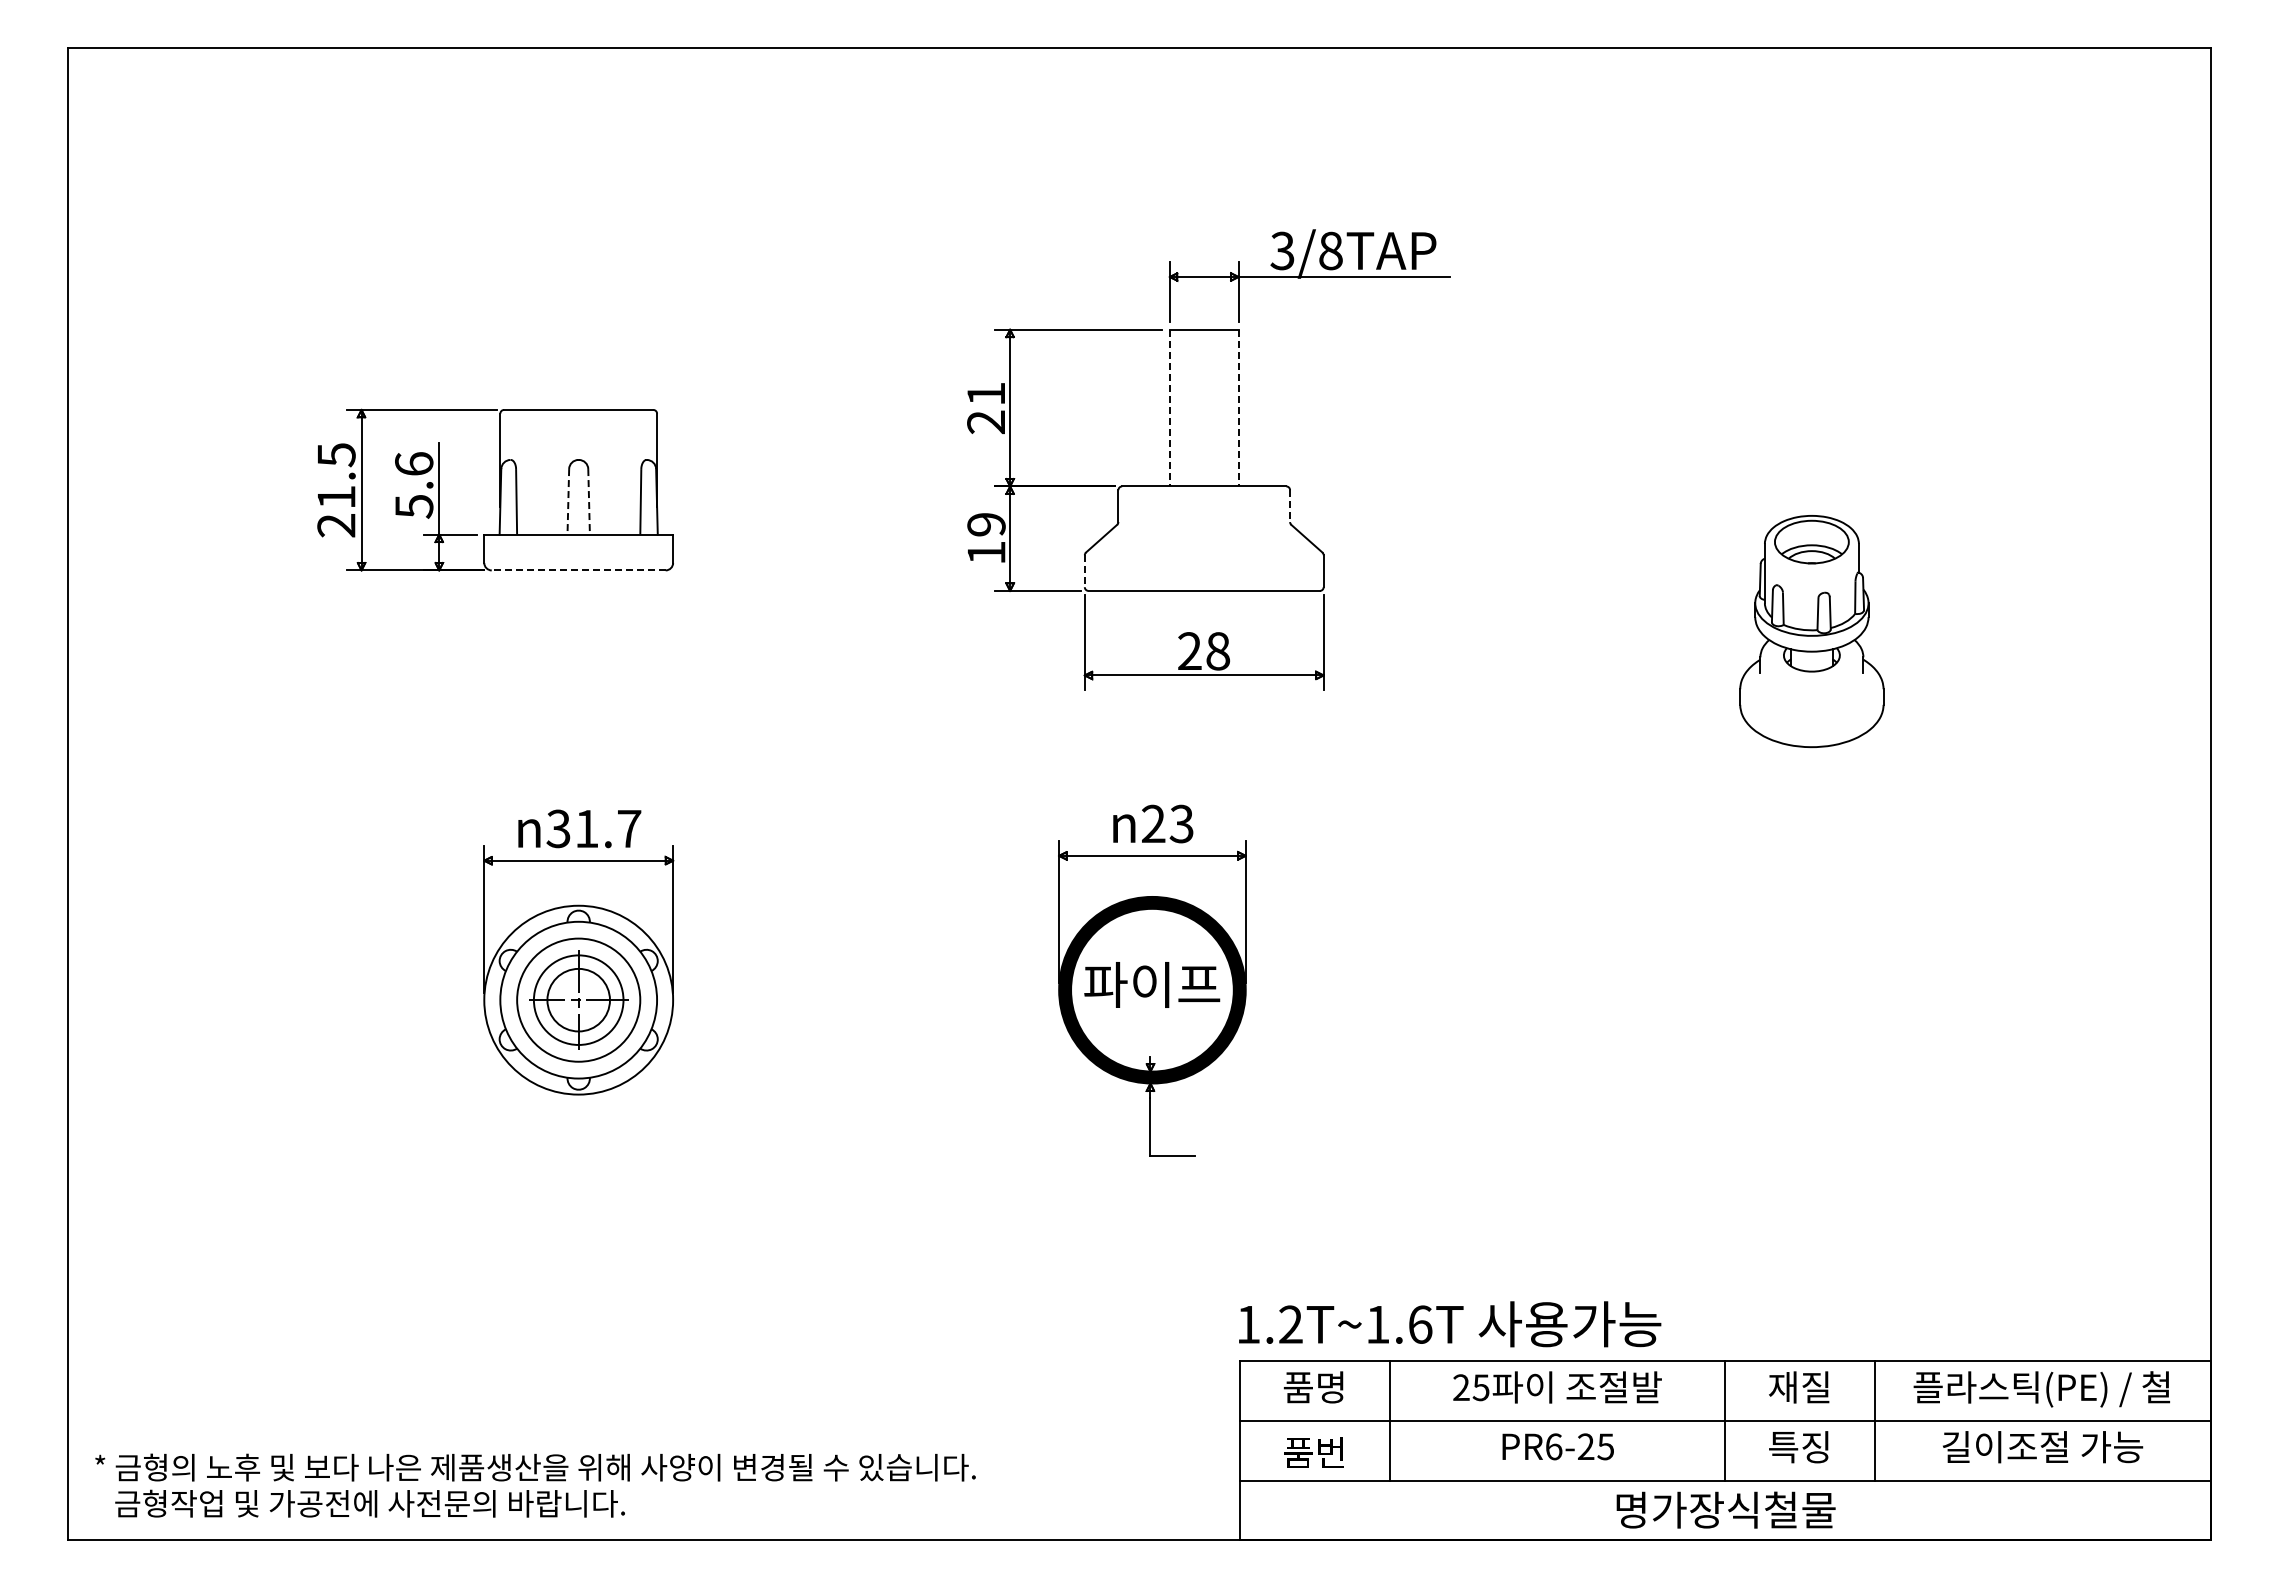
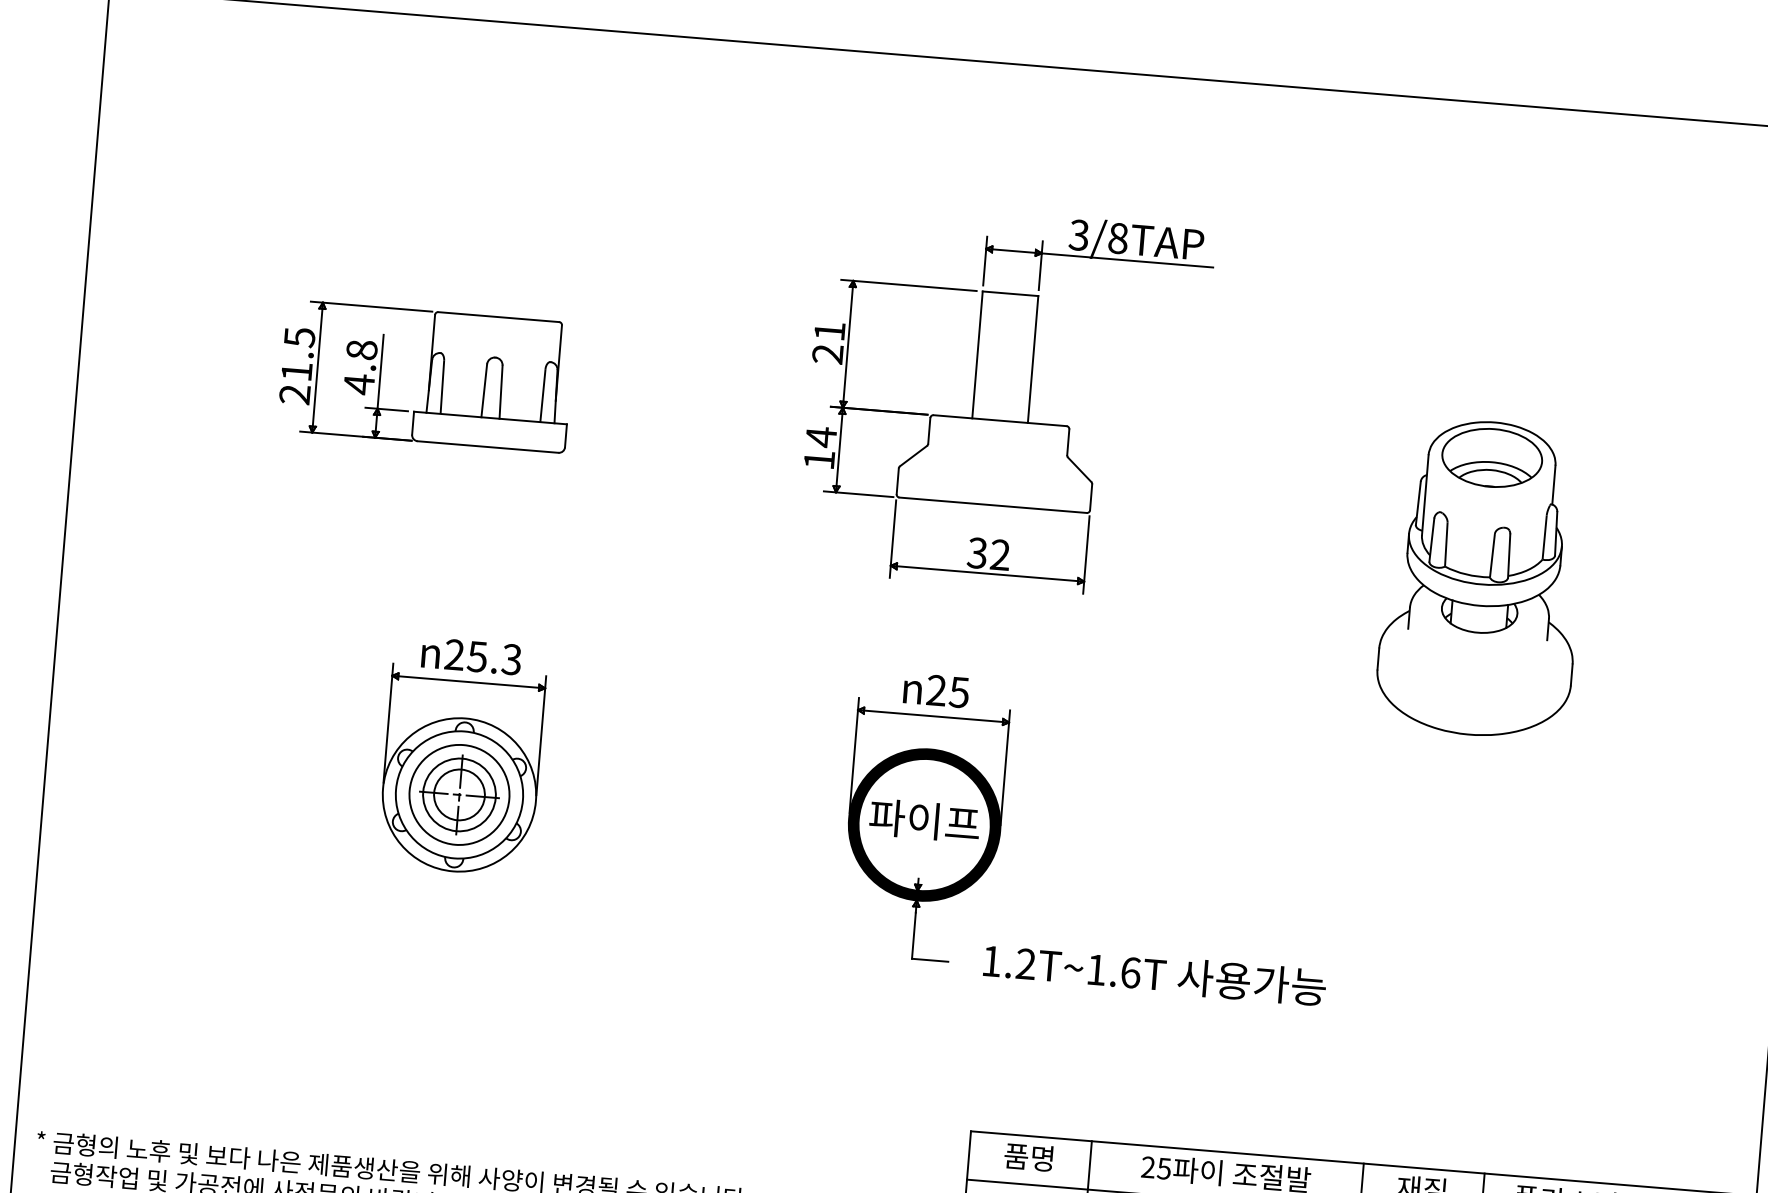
line: (1169, 408) -> (977, 355), dashed -> solid
line: (1238, 408) -> (1033, 359), dashed -> solid
text: (414, 485) -> (360, 367), 5.6 -> 4.8
line: (568, 501) -> (484, 390), dashed -> solid
line: (589, 501) -> (501, 391), dashed -> solid
line: (1290, 506) -> (1068, 442), dashed -> solid
text: (986, 524) -> (821, 436), 19 -> 14
line: (578, 570) -> (487, 447), dashed -> solid
line: (1084, 571) -> (897, 481), dashed -> solid
part: (1811, 631) -> (1482, 578), size x1.67
text: (1203, 651) -> (988, 554), 28 -> 32
text: (1181, 823) -> (959, 692), 23 -> 25
text: (593, 828) -> (482, 656), 31.7 -> 25.3
text: (1450, 1324) -> (1155, 974), moved

